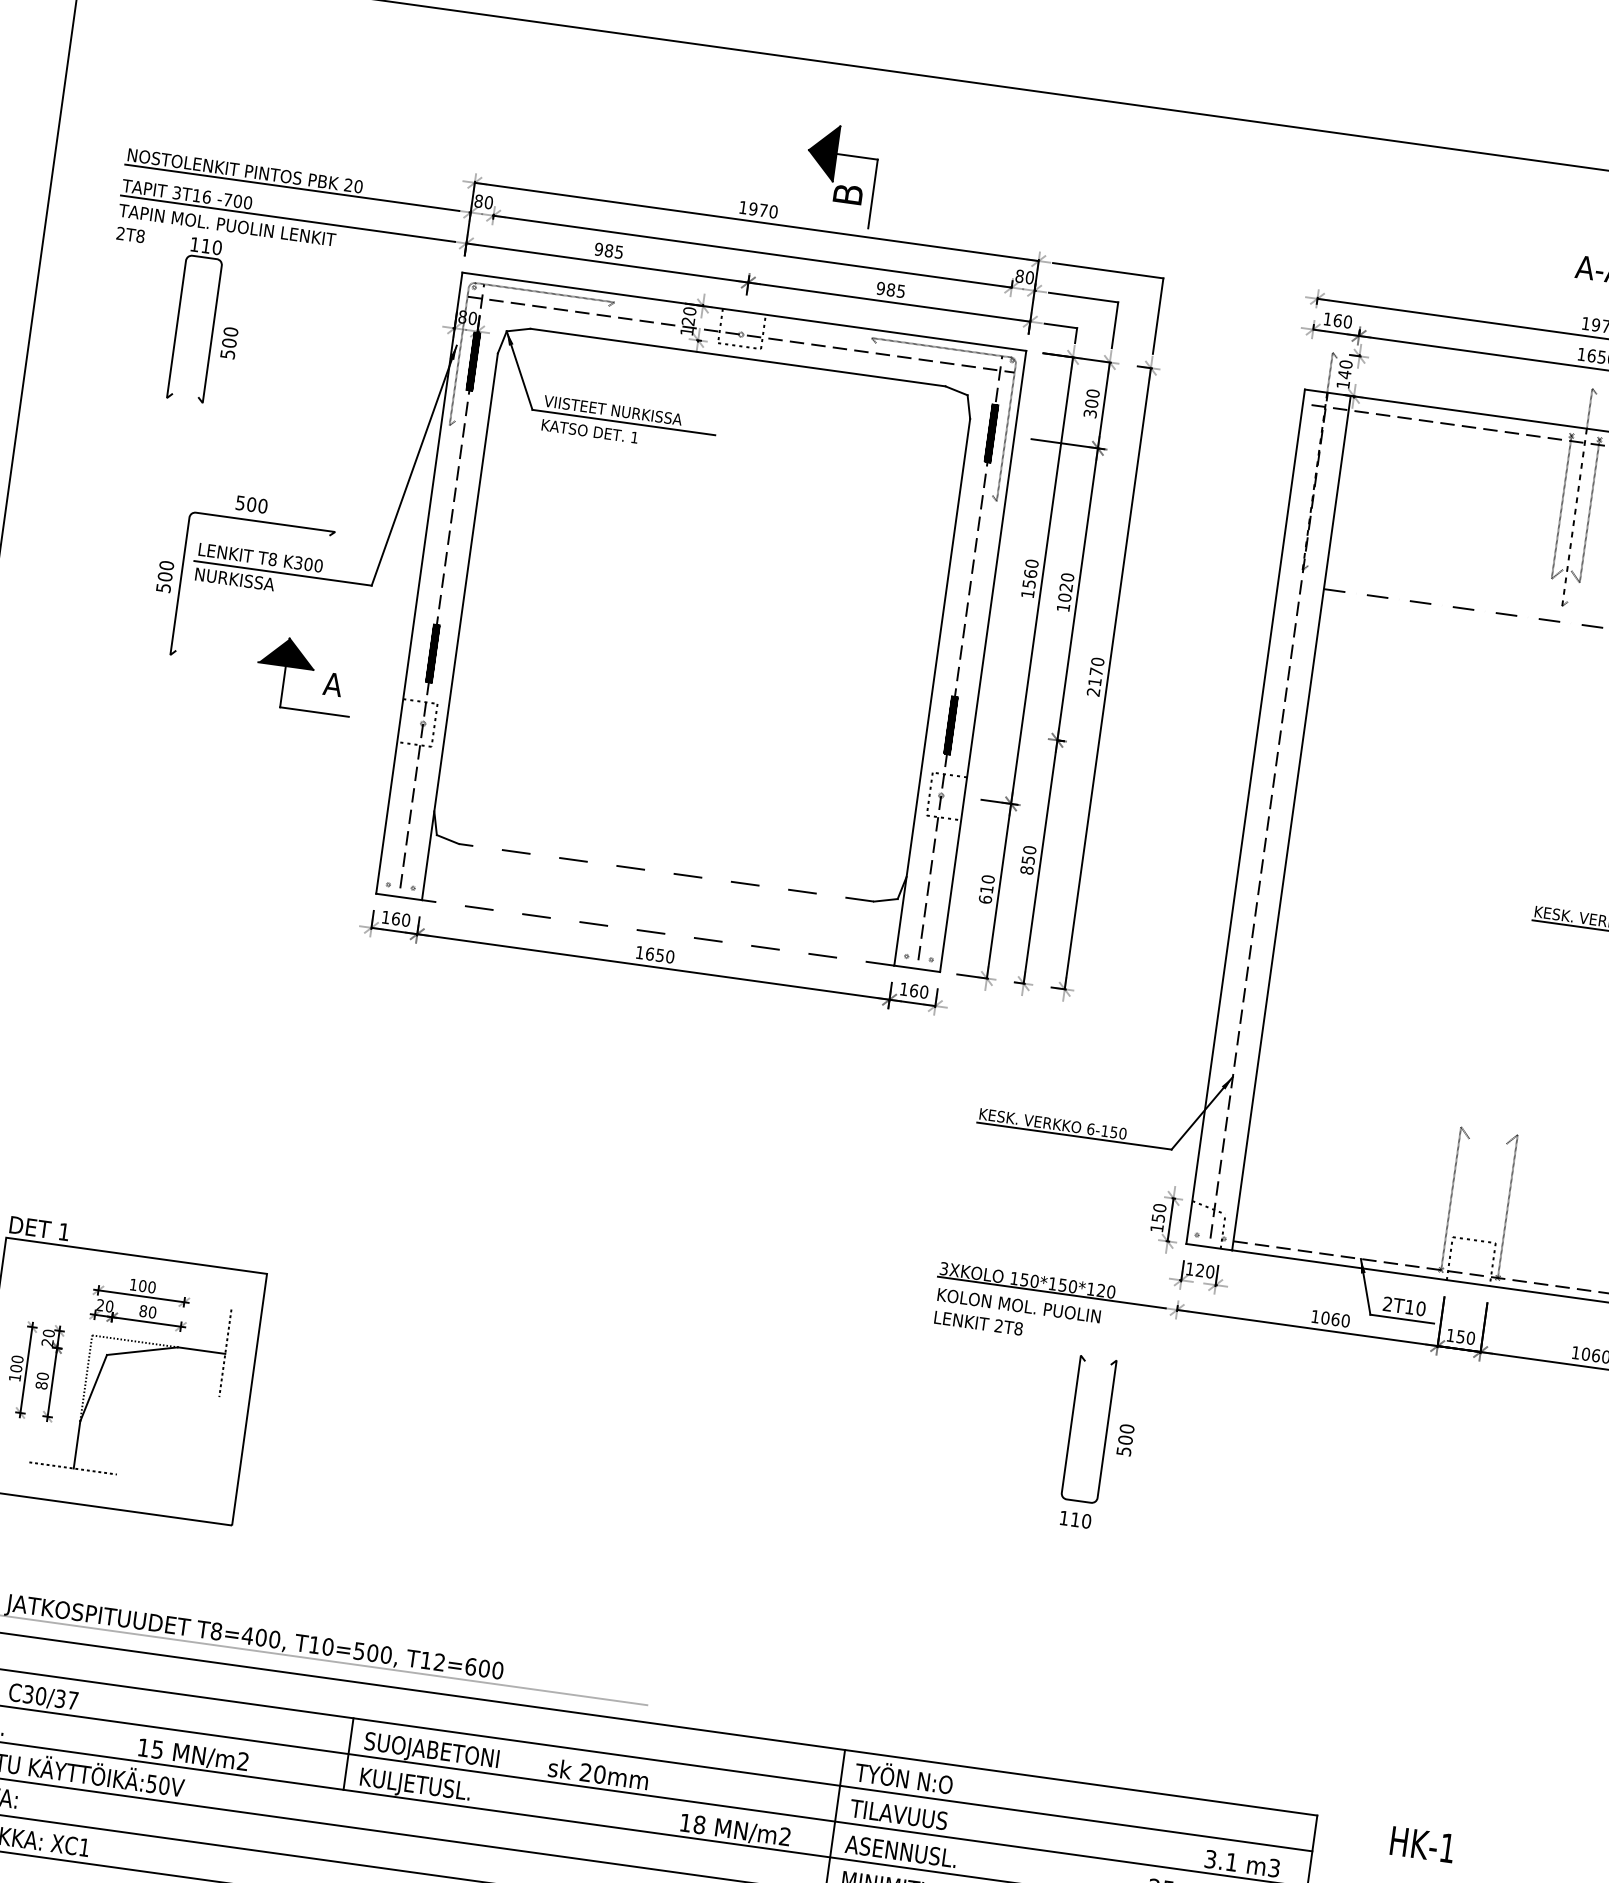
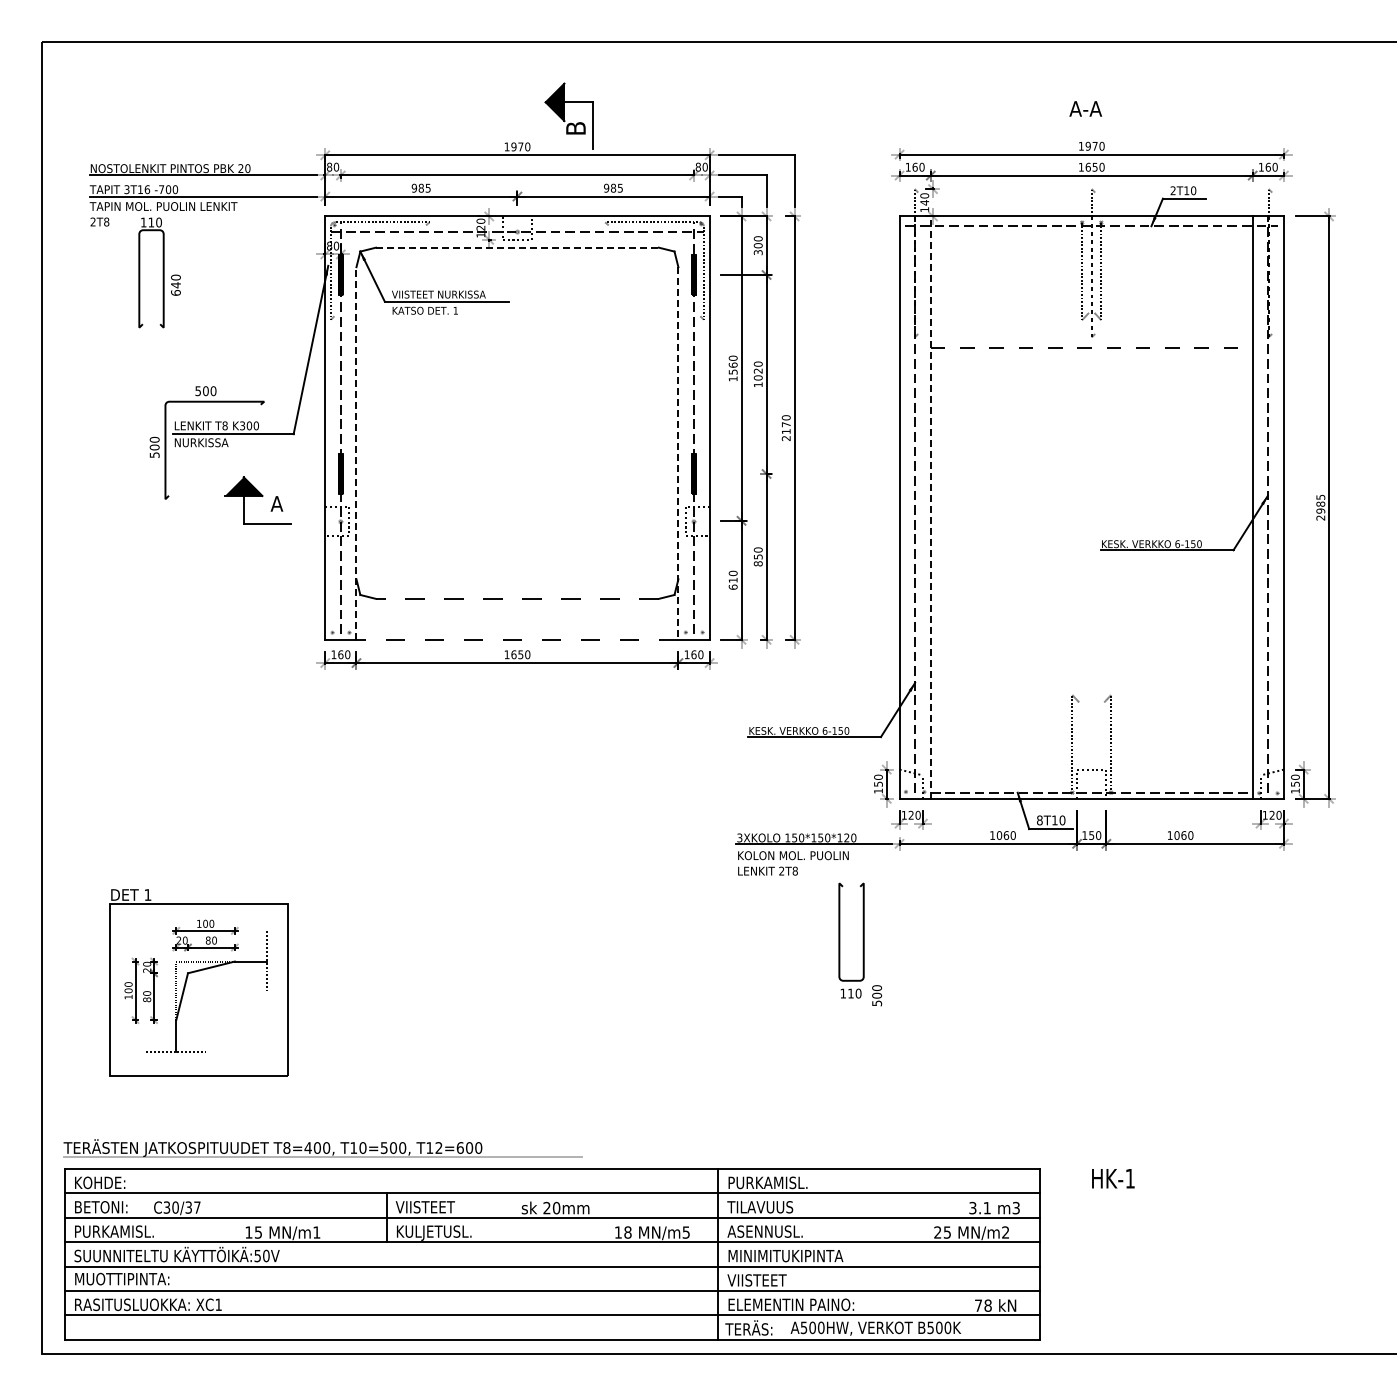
text: (228, 347) -> (175, 288), 500 -> 640
line: (738, 357) -> (517, 247), solid -> dashed
line: (459, 626) -> (356, 453), solid -> dashed
line: (932, 693) -> (678, 454), solid -> dashed
line: (1291, 822) -> (930, 507), solid -> dashed
text: (1387, 1304) -> (1039, 820), 2T10 -> 8T10
text: (1126, 1439) -> (877, 995), moved
text: (430, 1751) -> (441, 1208), SUOJABETONI -> VIISTEET
text: (242, 1761) -> (316, 1232), MN/m2 -> MN/m1
text: (914, 1778) -> (767, 1181), TYÖN N:O -> PURKAMISL.
text: (784, 1836) -> (685, 1232), MN/m2 -> MN/m5

